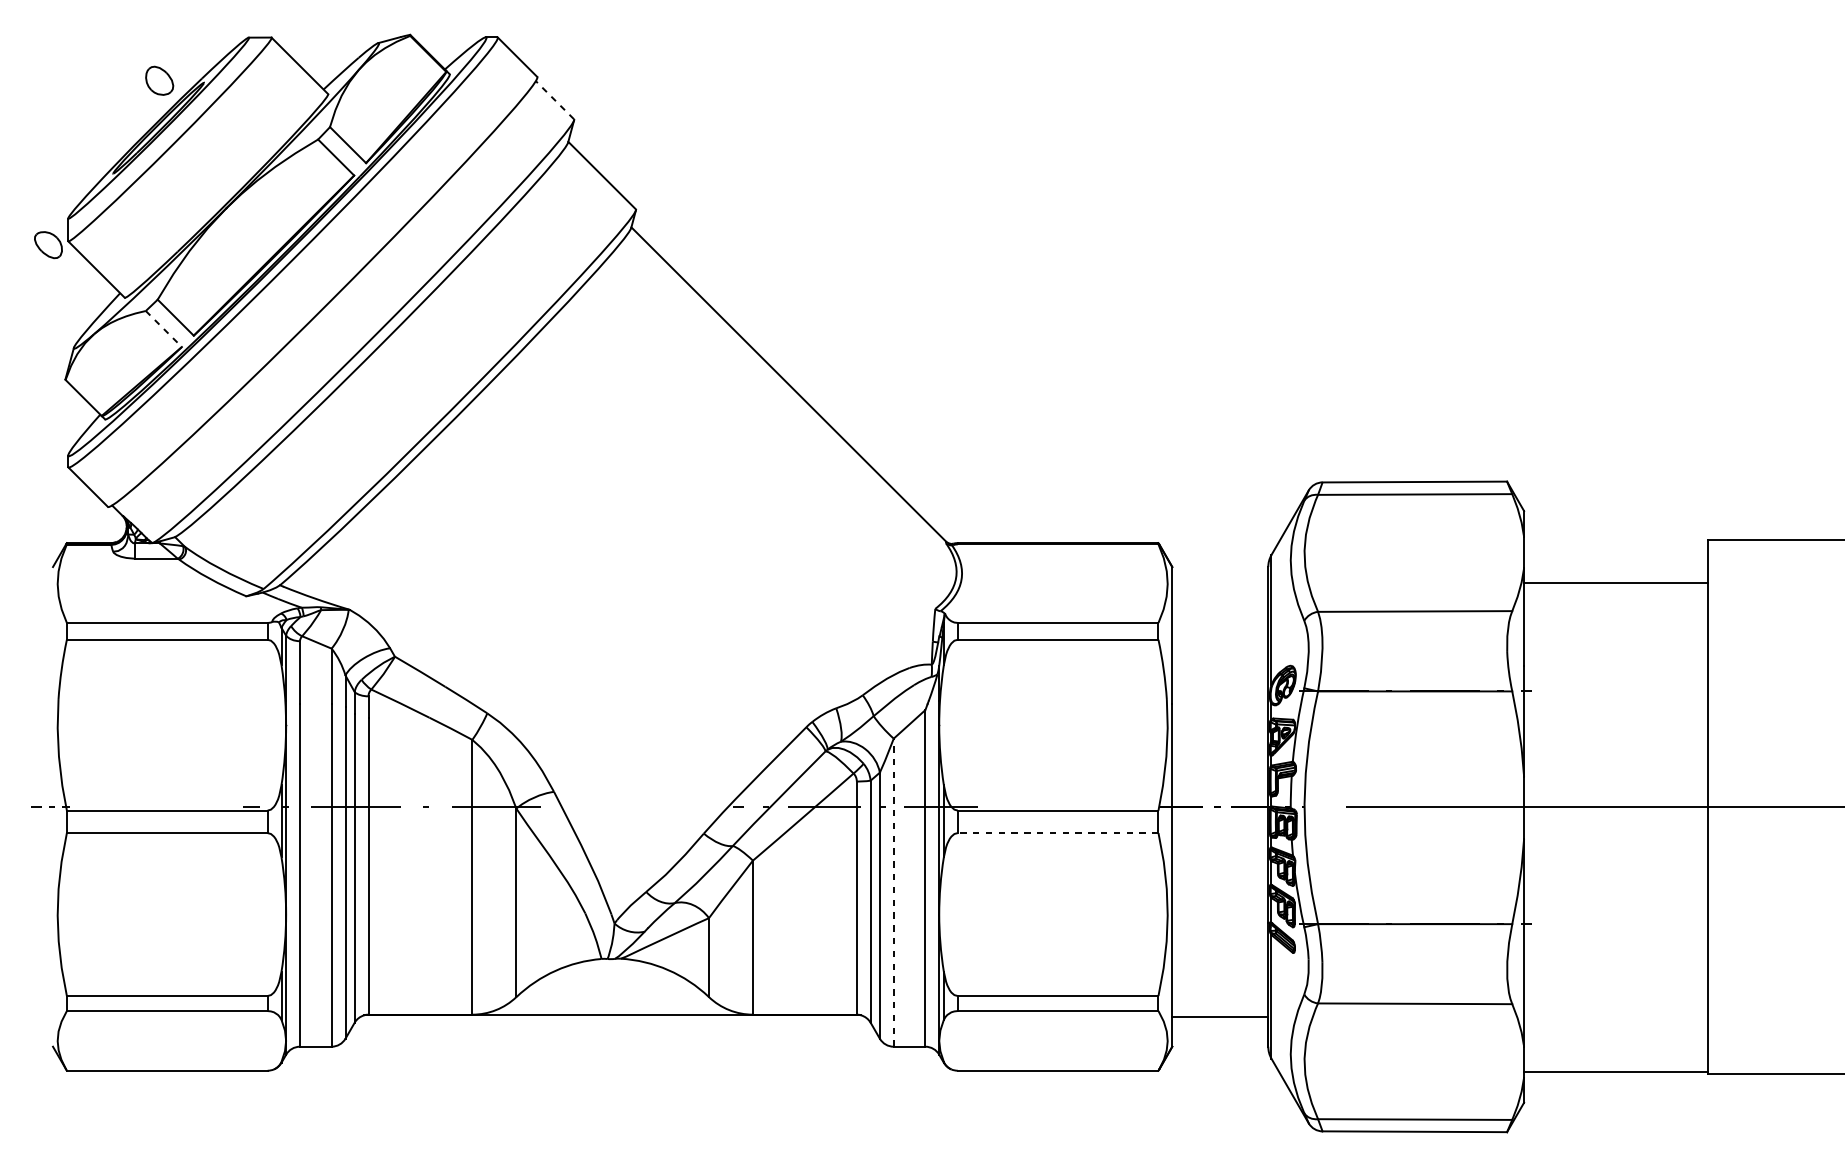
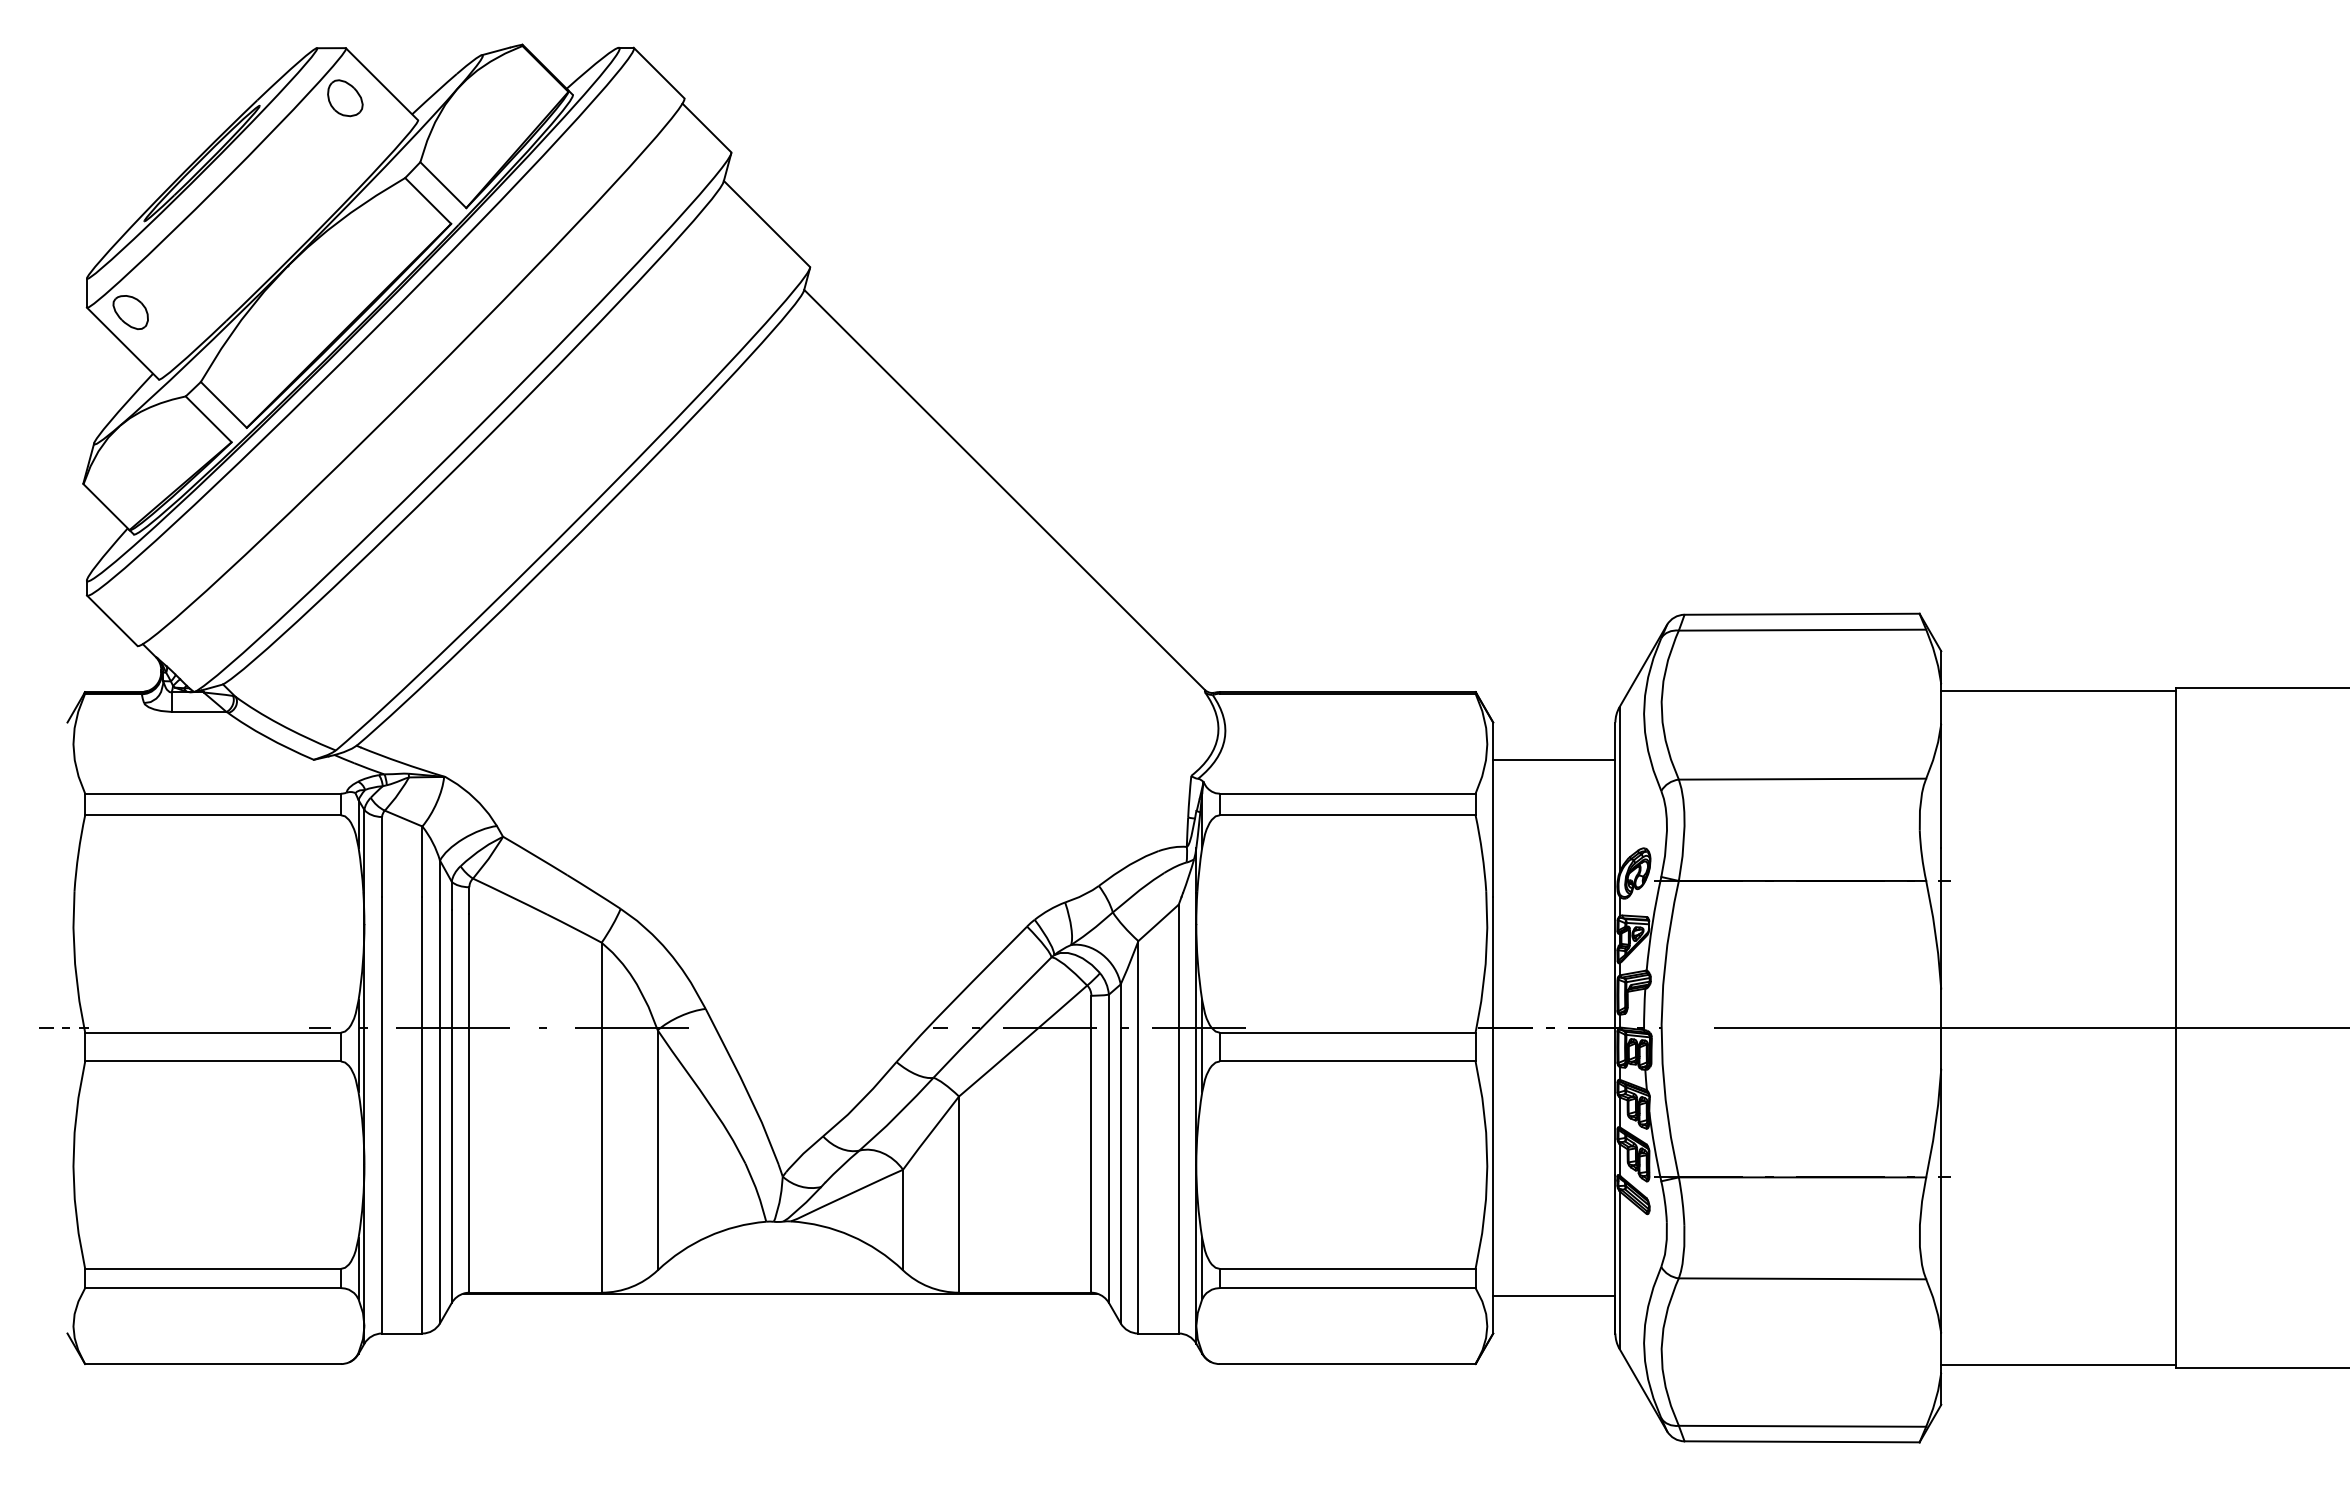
part: (159, 81) -> (345, 98), moved
line: (554, 99) -> (706, 127), dashed -> solid
part: (48, 245) -> (130, 312), moved
line: (164, 329) -> (209, 419), dashed -> solid
line: (1616, 582) -> (2058, 690), moved
line: (1220, 596) -> (1554, 760), added
line: (1057, 833) -> (1347, 1061), dashed -> solid
line: (893, 892) -> (1138, 1136), dashed -> solid

